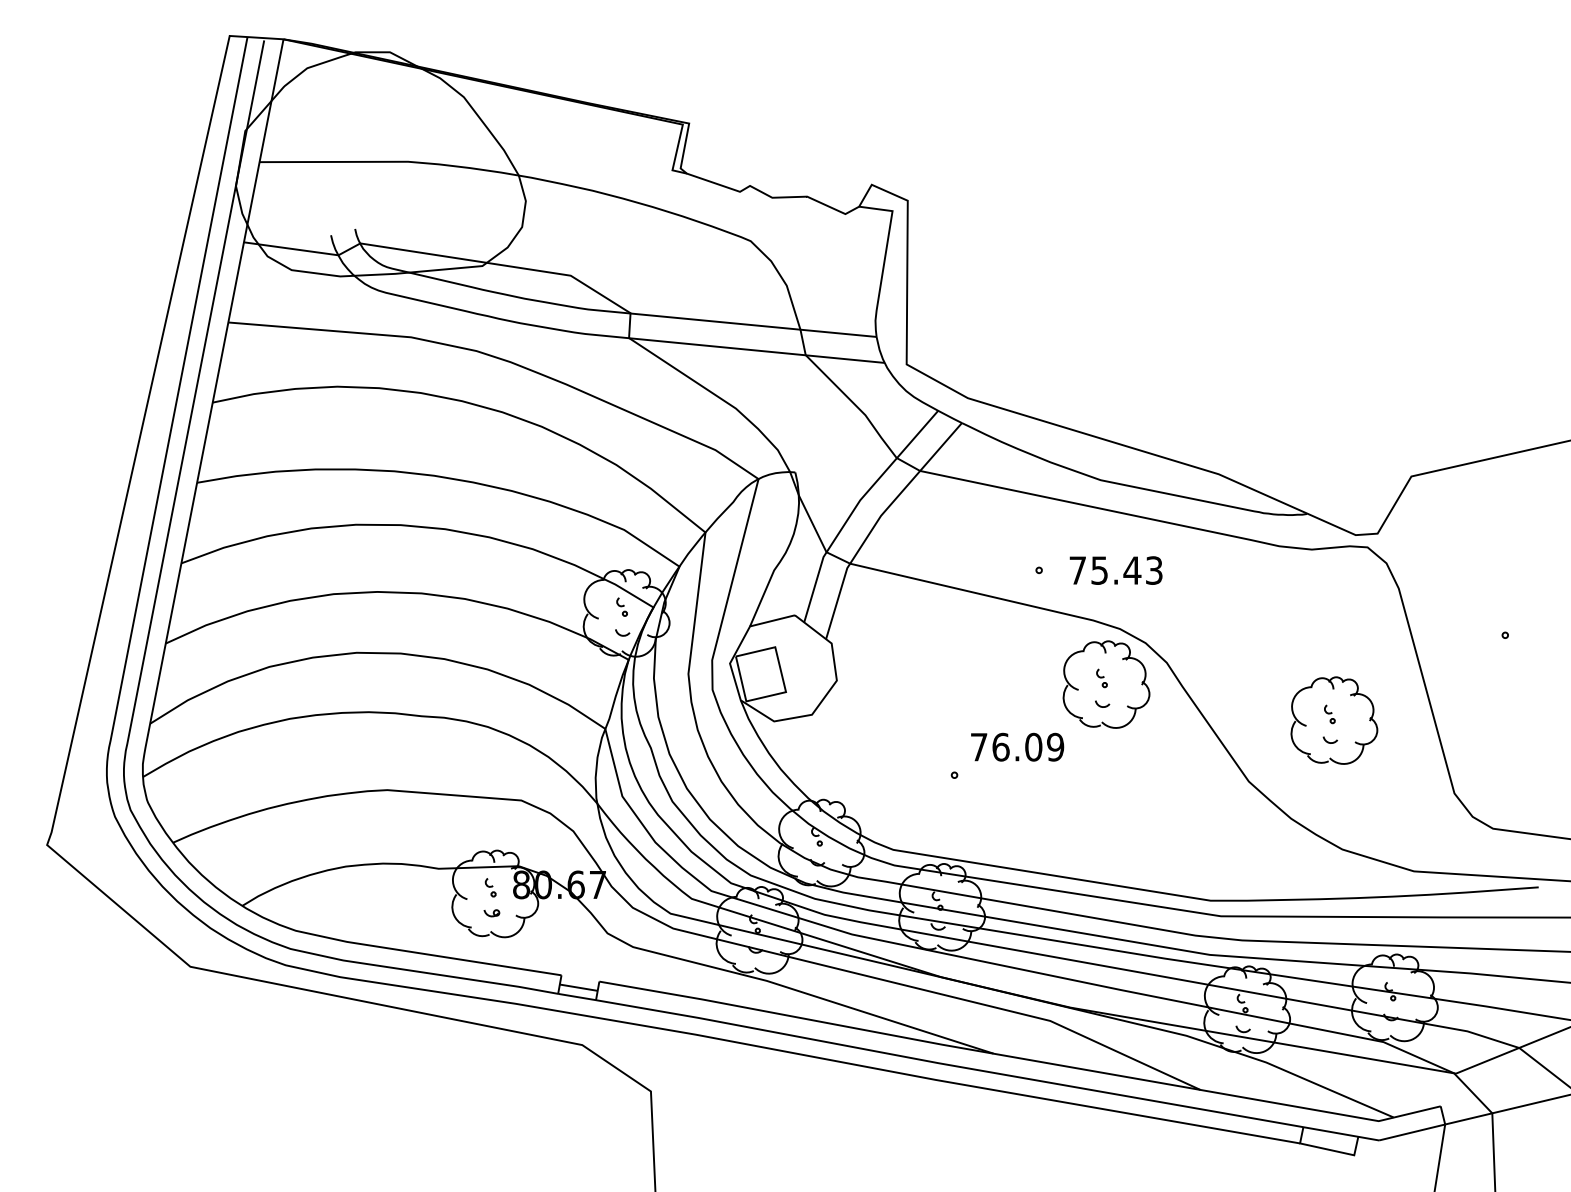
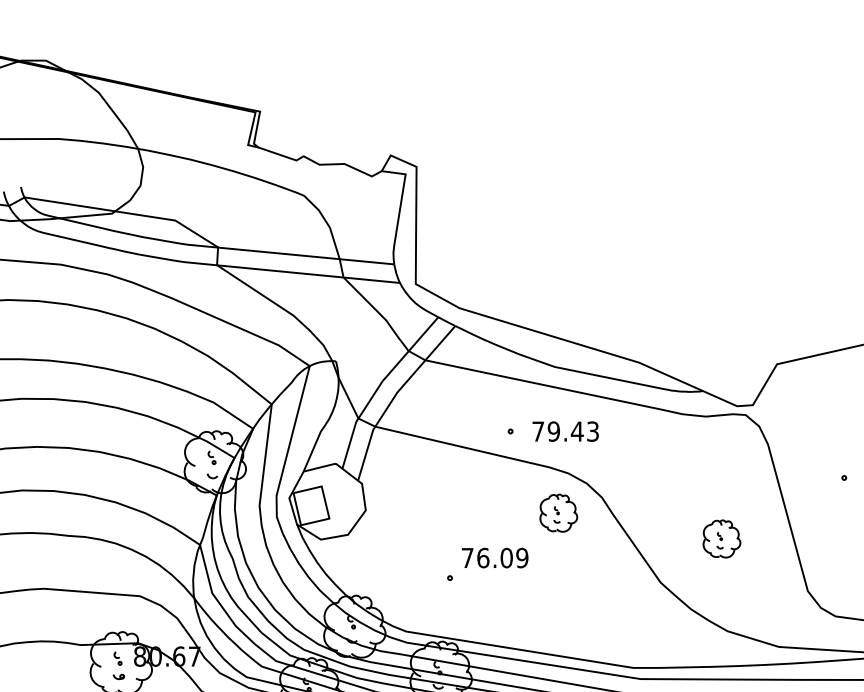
text: (1099, 570) -> (553, 431), 75.43 -> 79.43
part: (1106, 684) -> (558, 513), size x0.6
part: (1334, 720) -> (722, 538), size x0.6

